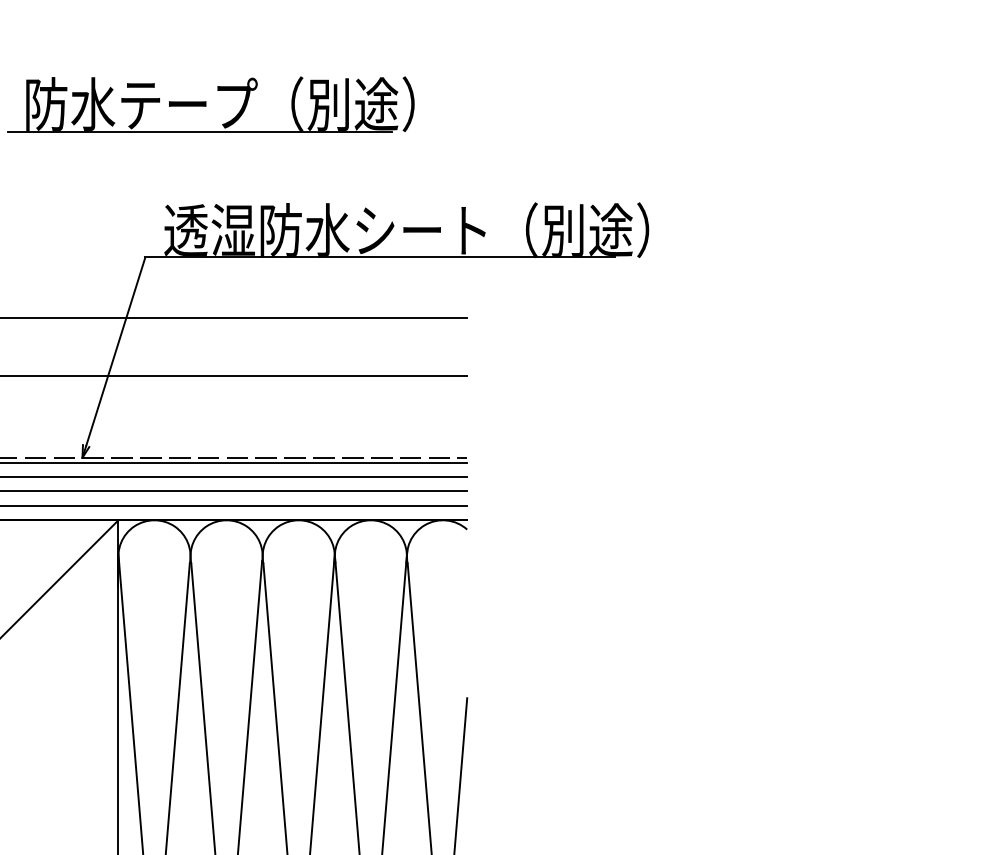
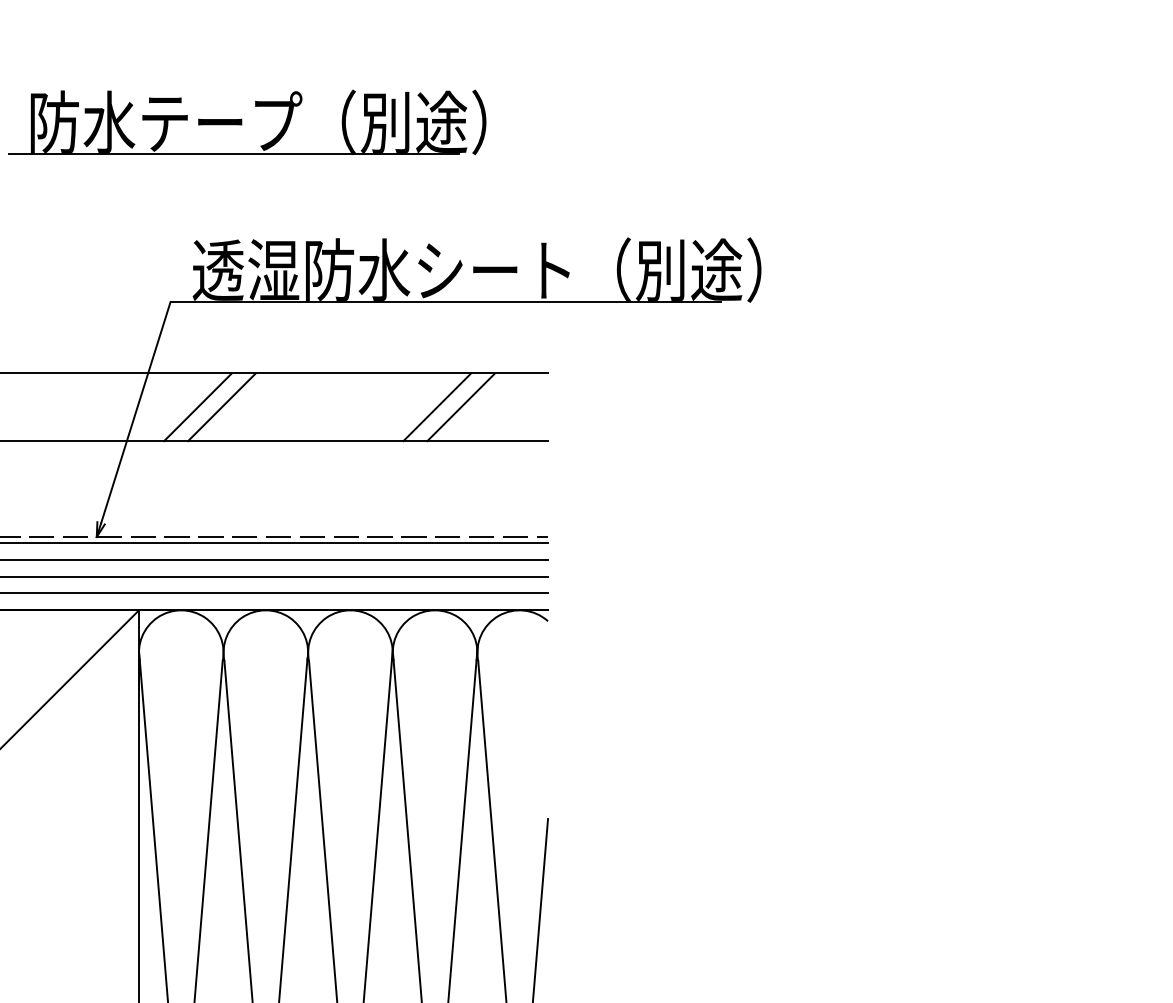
line: (168, 347) -> (197, 407), added
line: (188, 347) -> (221, 407), added
line: (372, 347) -> (437, 407), added
line: (393, 347) -> (461, 407), added

